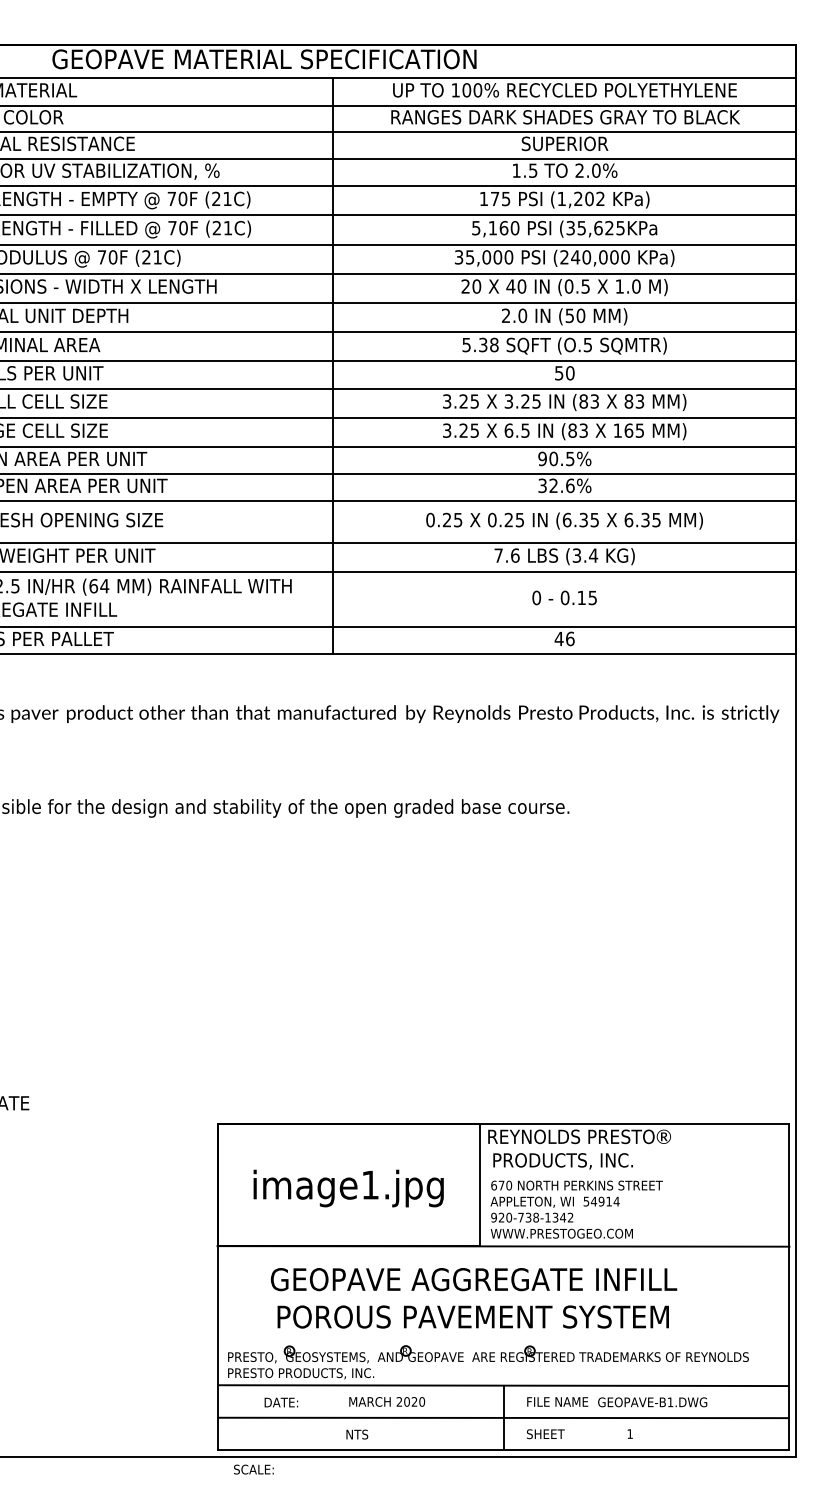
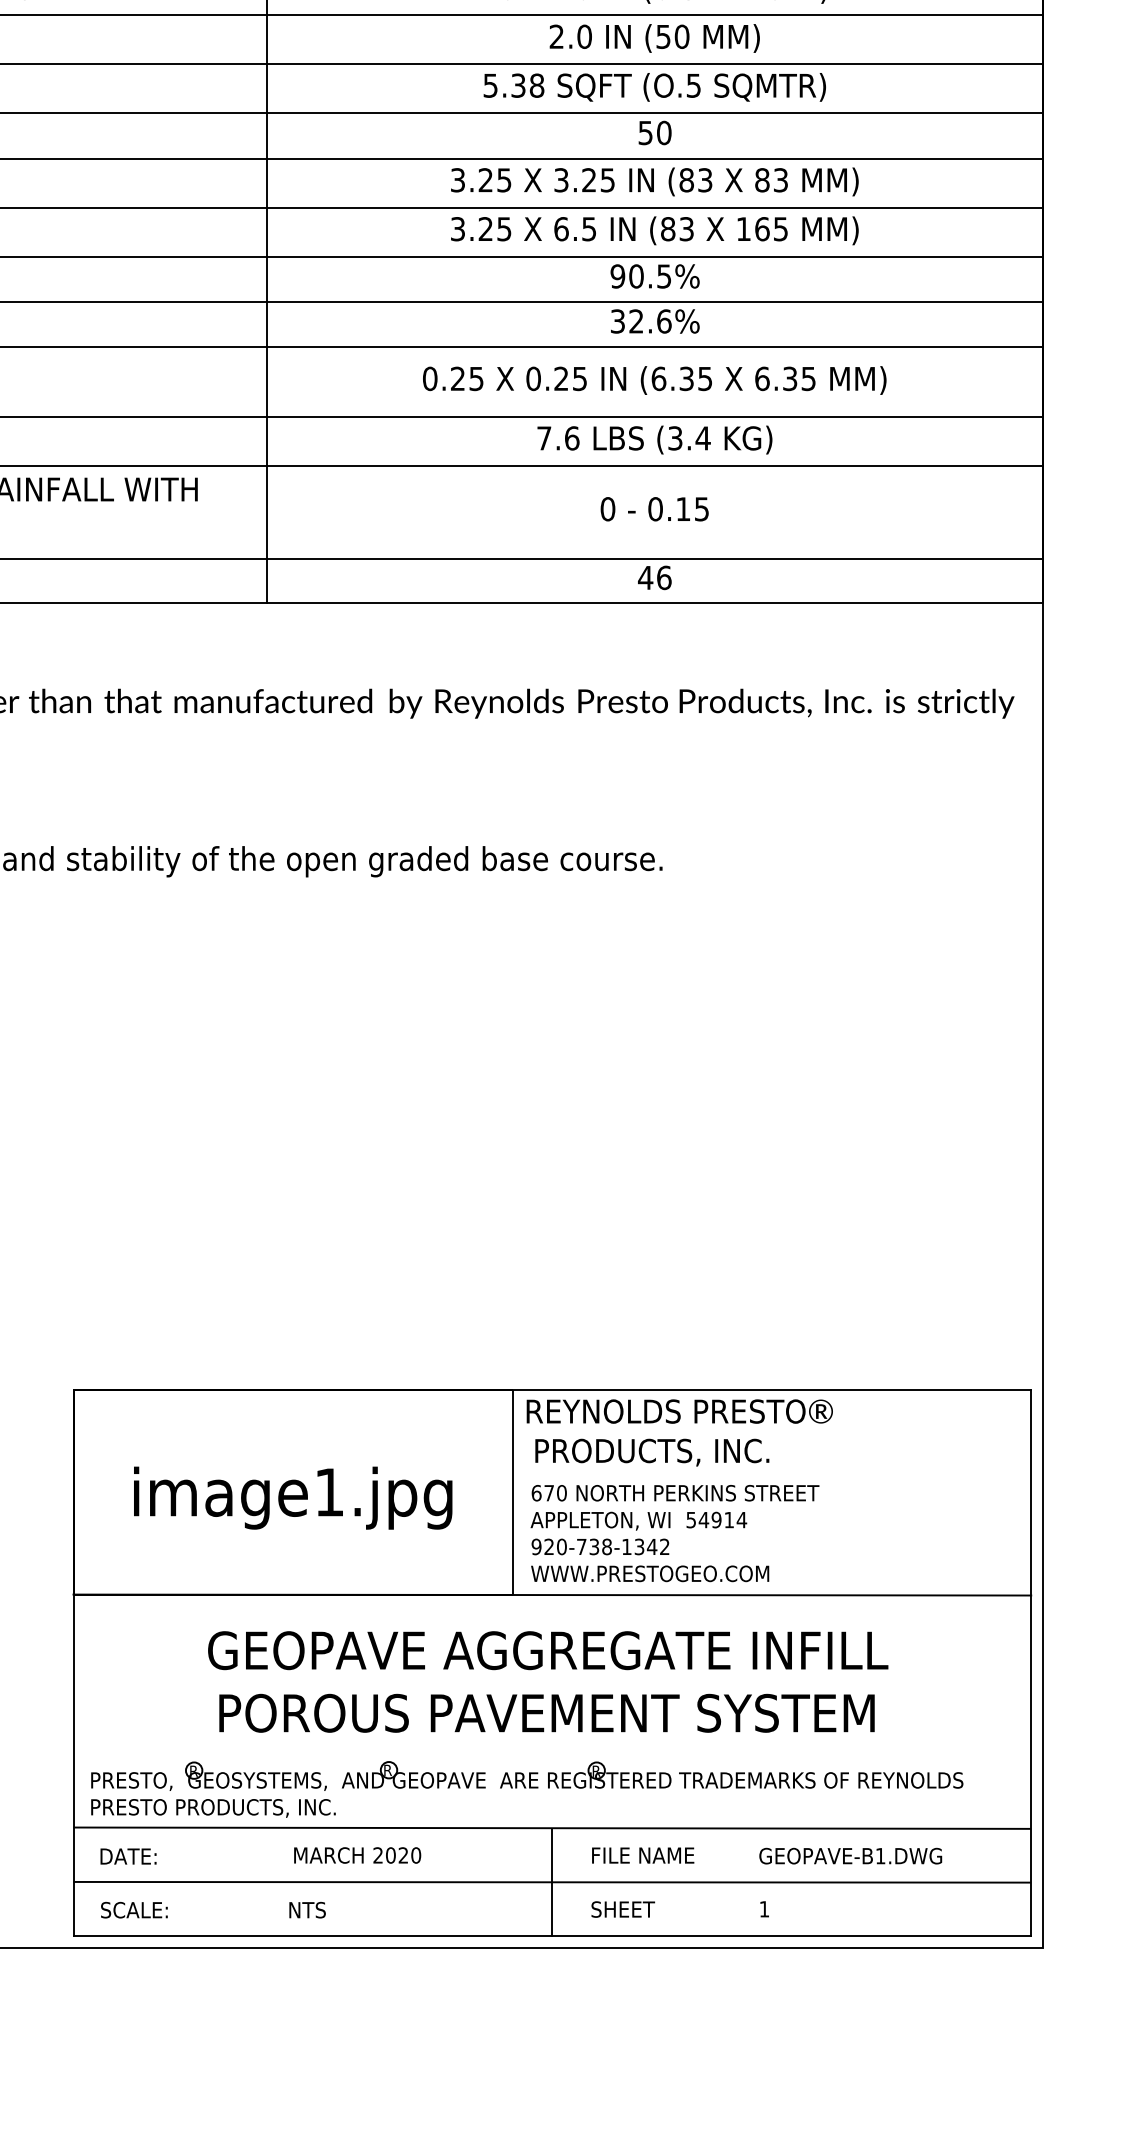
text: (473, 1298) -> (547, 1682), moved
text: (281, 1402) -> (128, 1856), moved
text: (652, 1402) -> (850, 1856), moved
text: (253, 1469) -> (133, 1910), moved

